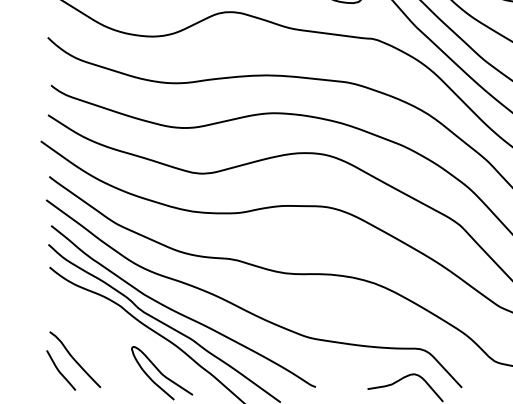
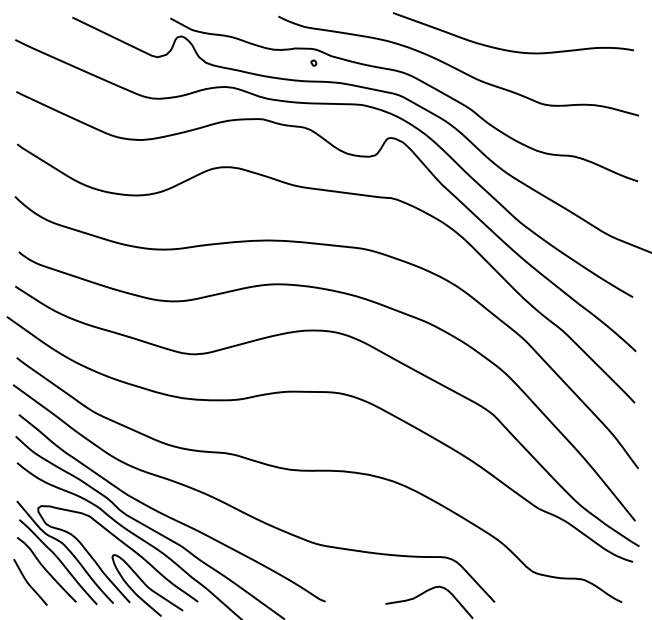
part: (119, 353) -> (97, 562), added

